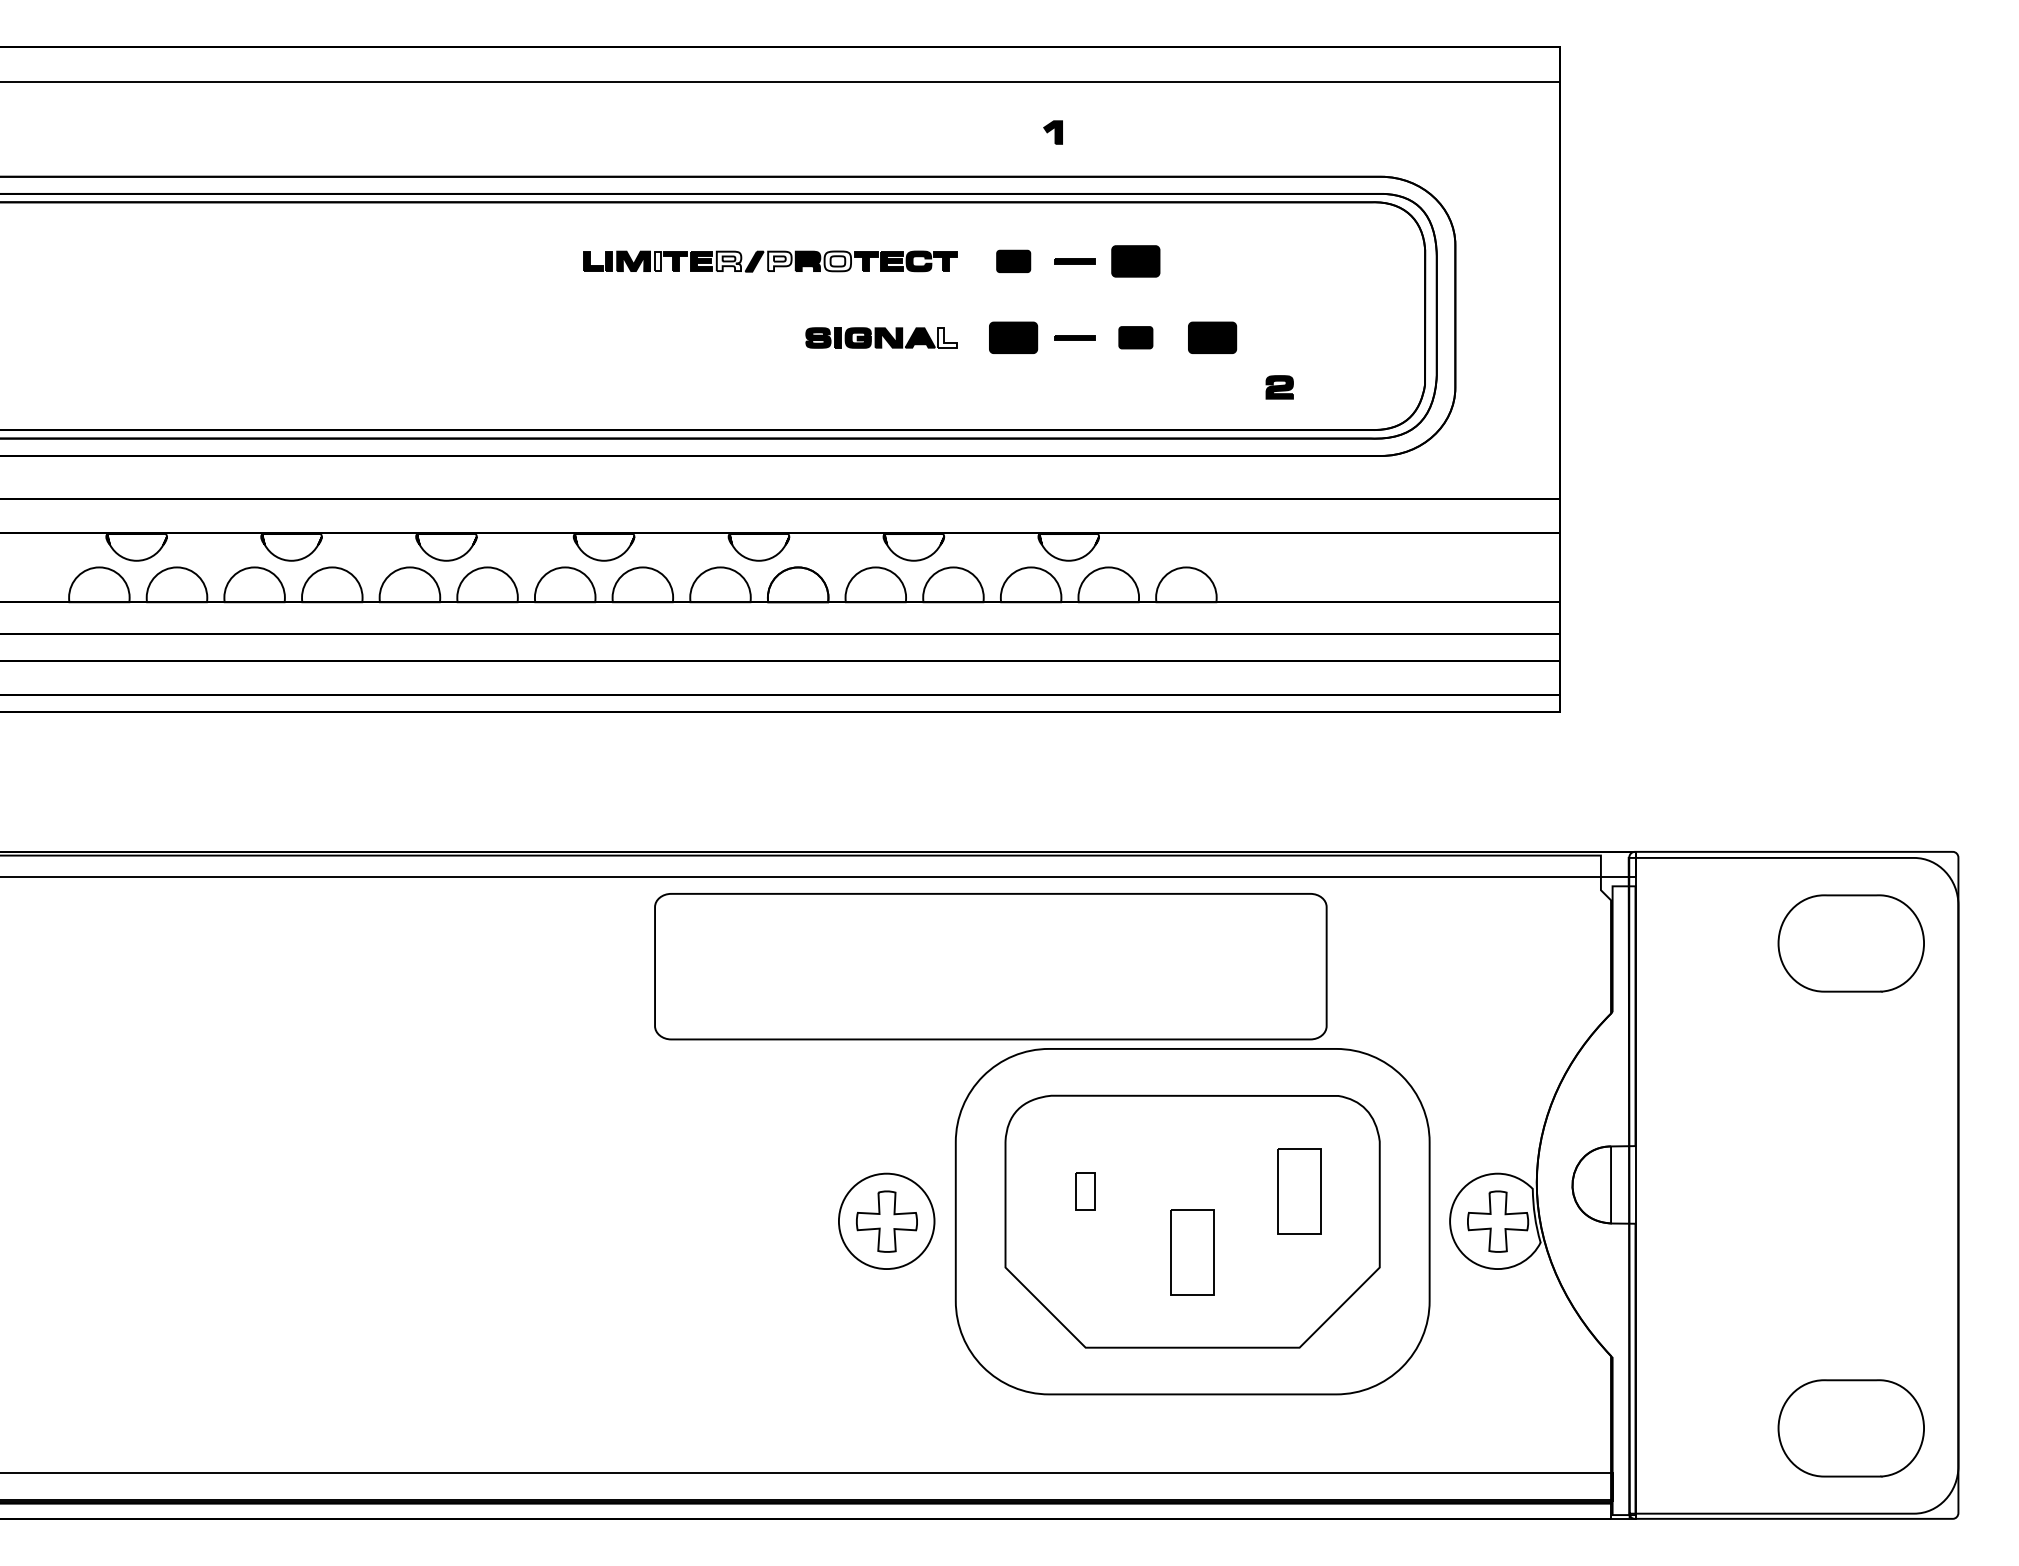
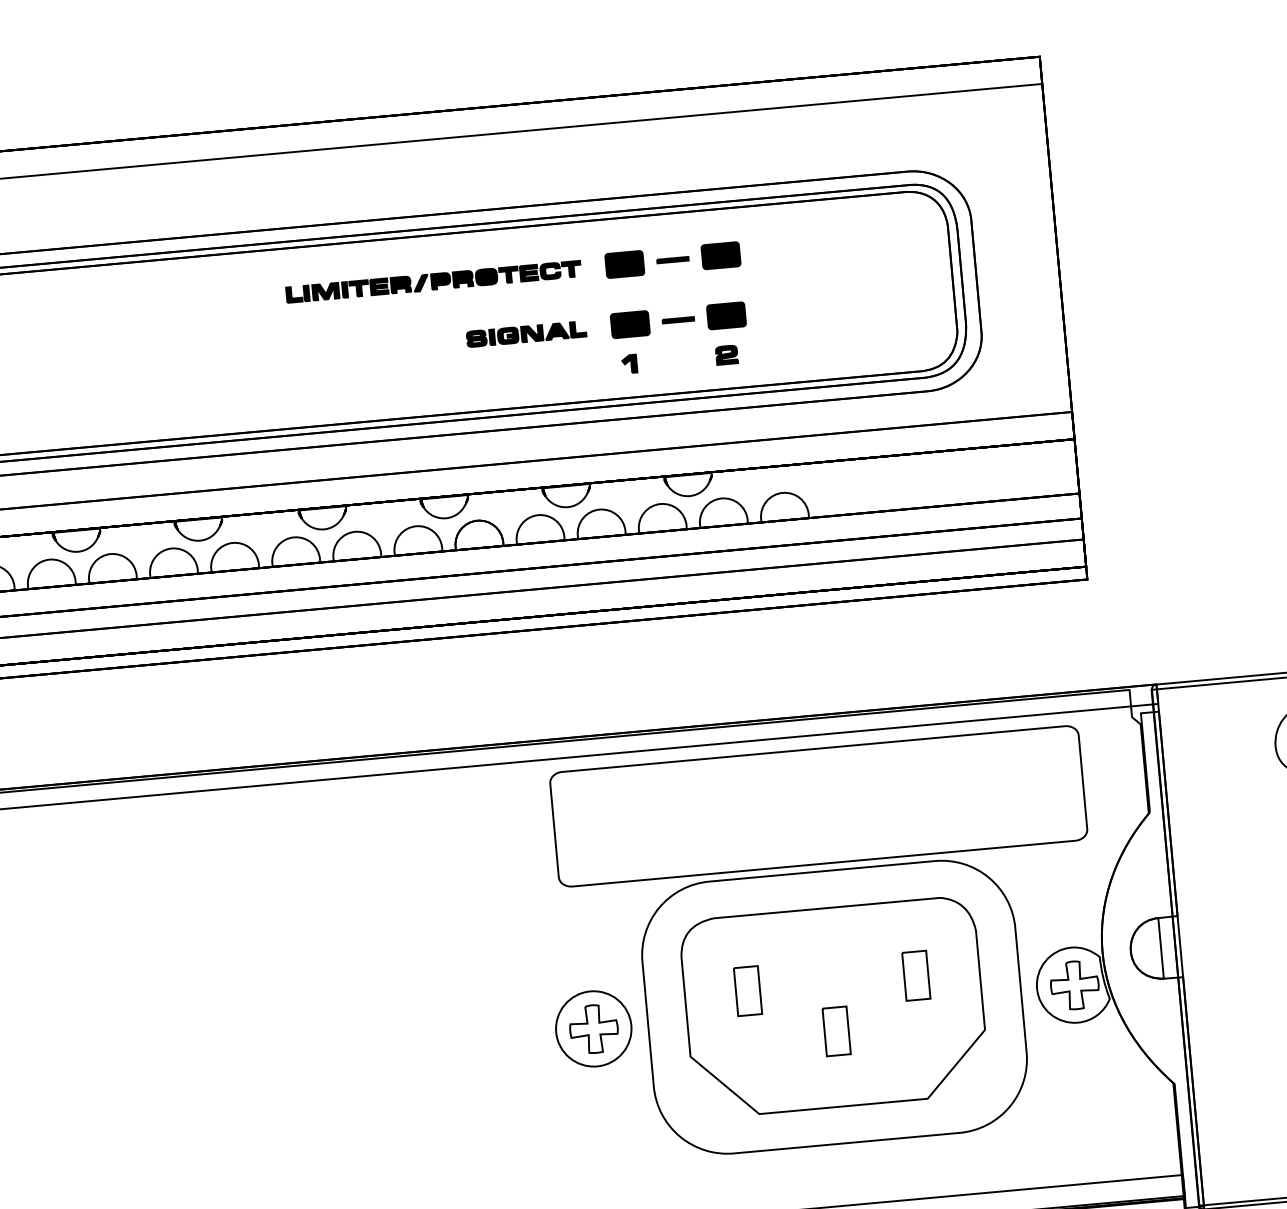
part: (1052, 132) -> (629, 364), moved
fill: (657, 261) -> (344, 290), added
fill: (728, 261) -> (400, 284), added
fill: (779, 261) -> (440, 281), added
fill: (837, 261) -> (486, 277), added
part: (1013, 261) -> (624, 264), size x1.43
fill: (946, 337) -> (577, 329), added
part: (1135, 337) -> (726, 315), size x1.43
part: (1212, 337) -> (786, 310), removed
part: (1279, 387) -> (726, 355), moved
part: (990, 966) -> (818, 806), moved
part: (1085, 1191) -> (748, 991), size x1.67
part: (1299, 1191) -> (916, 975), size x0.71
part: (1192, 1252) -> (836, 1031), size x0.71

